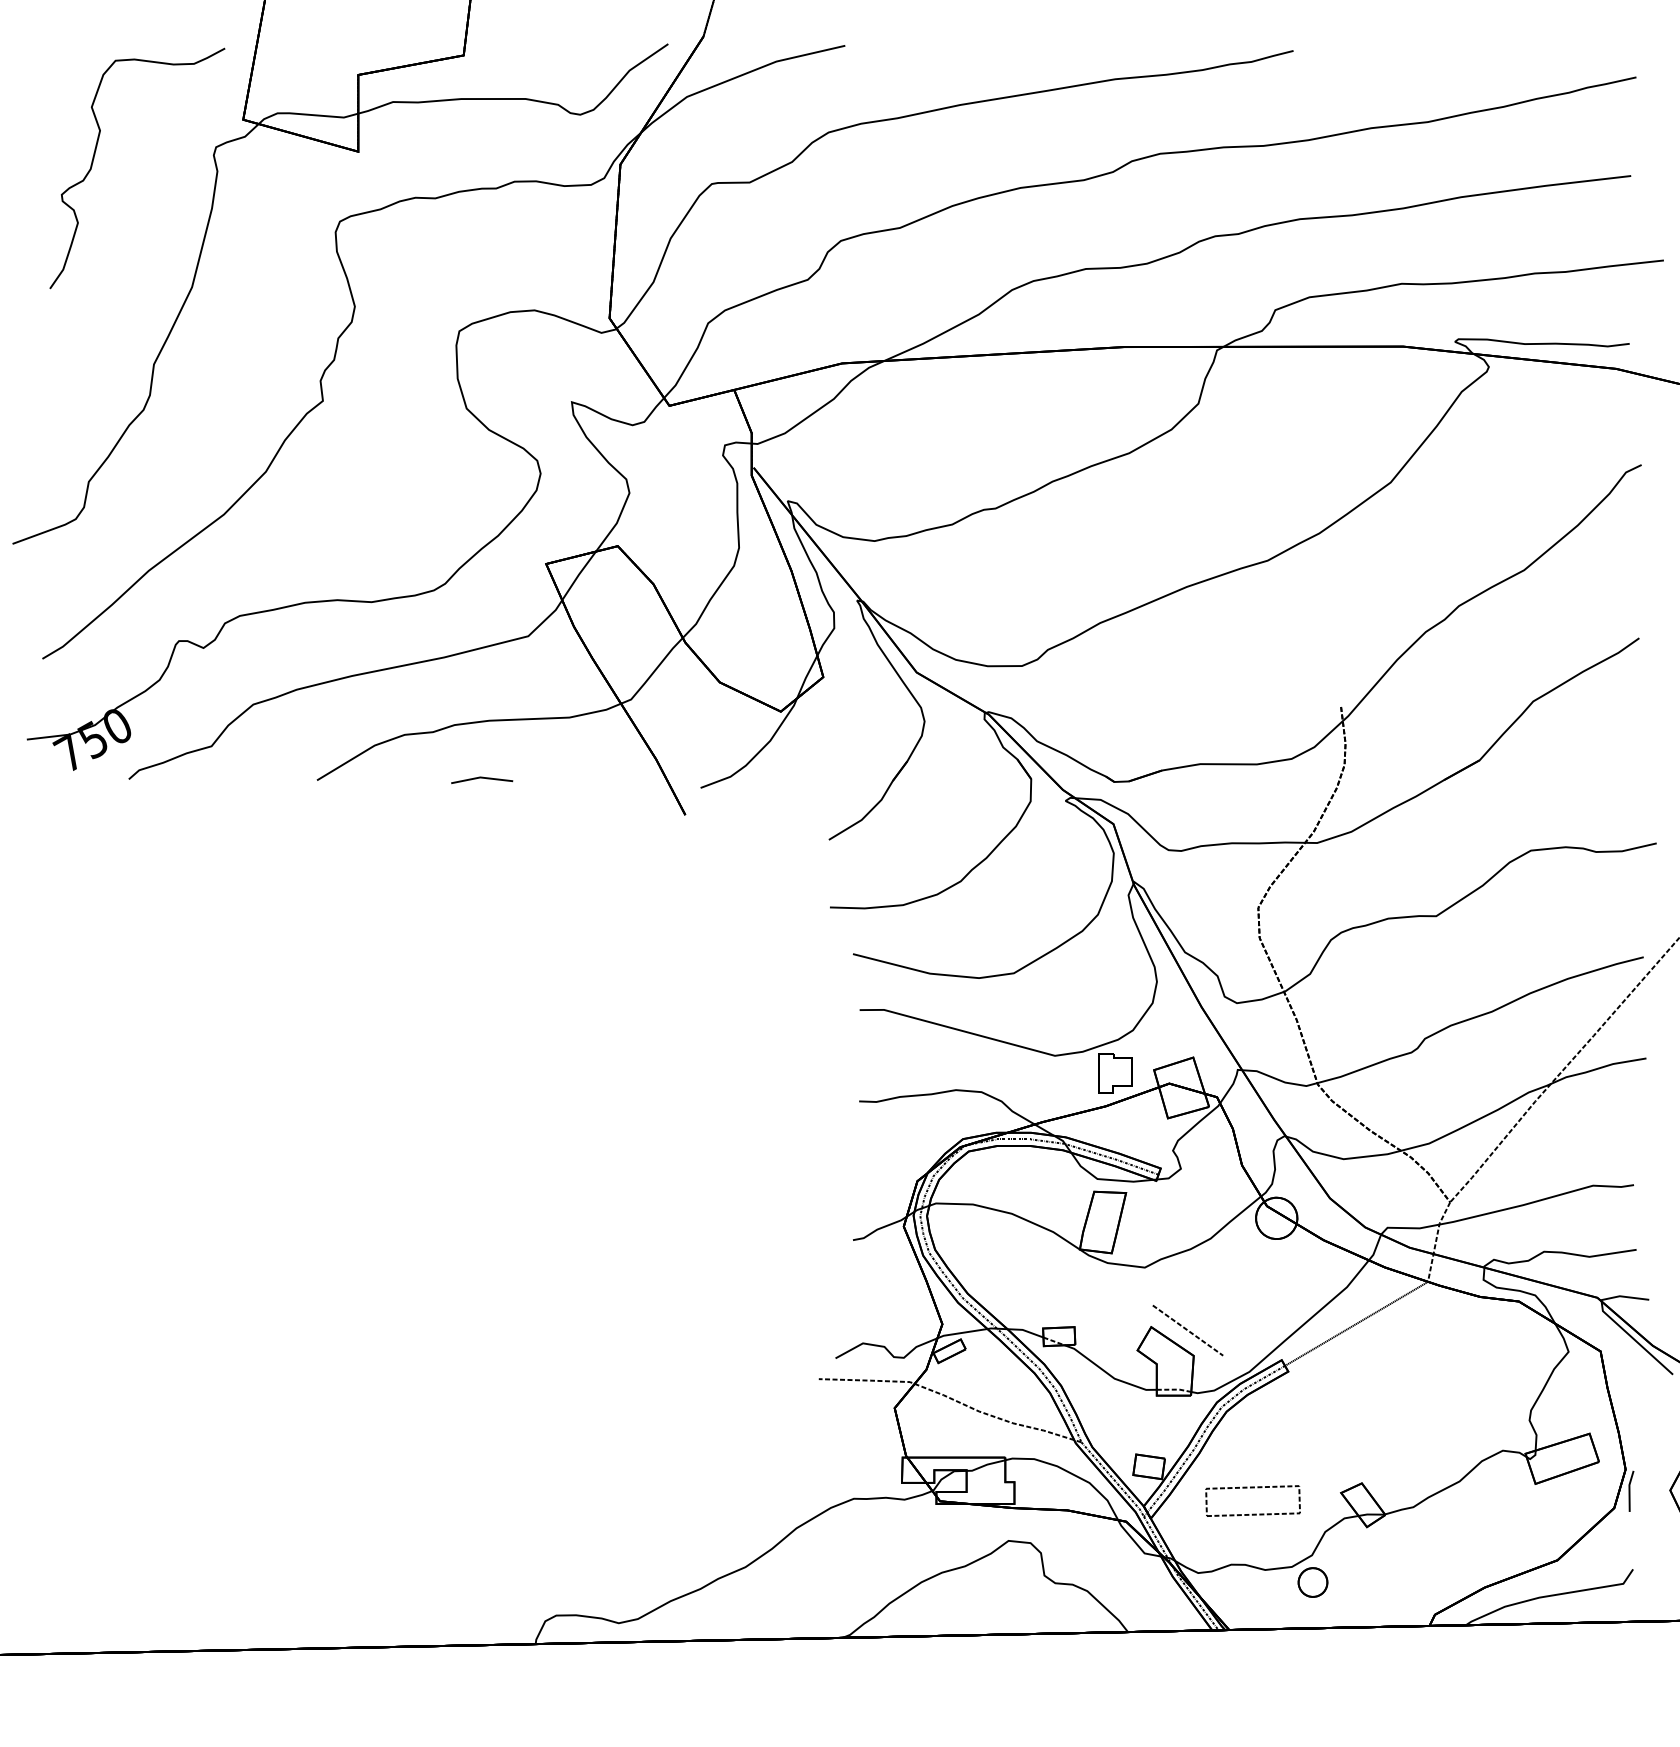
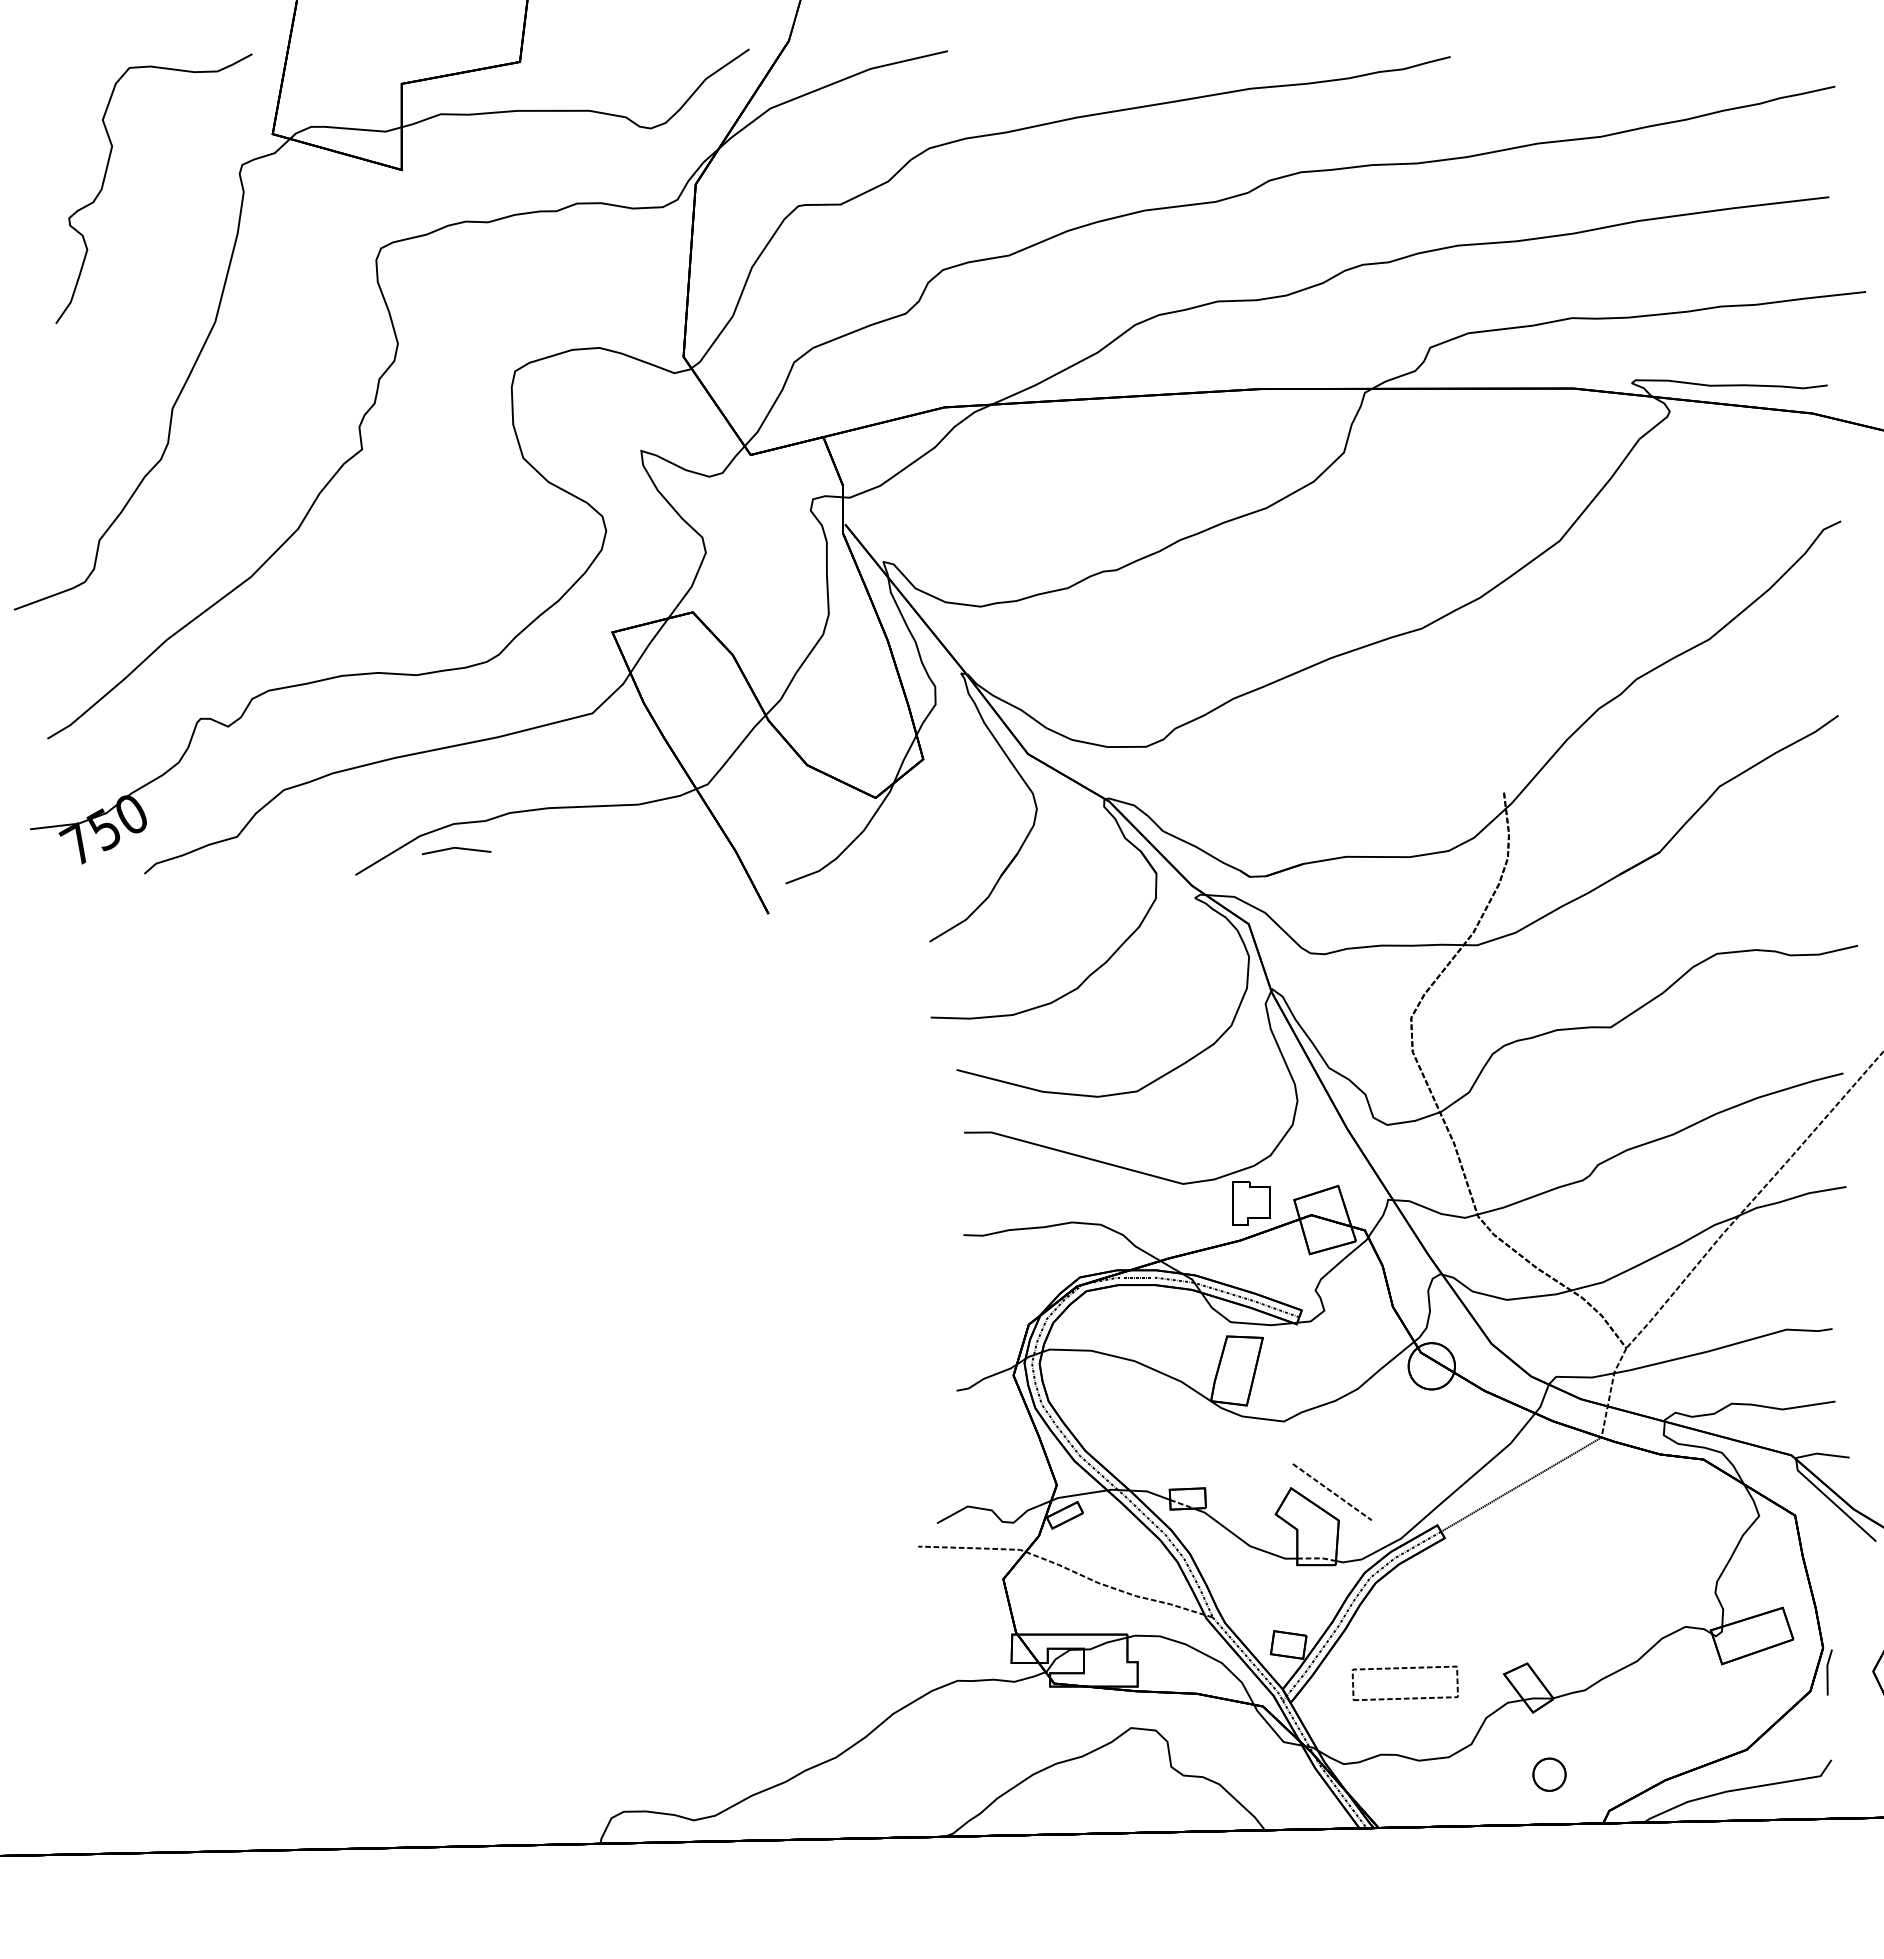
line: (482, 778) -> (456, 848), moved
part: (1312, 1582) -> (1549, 1774), moved

